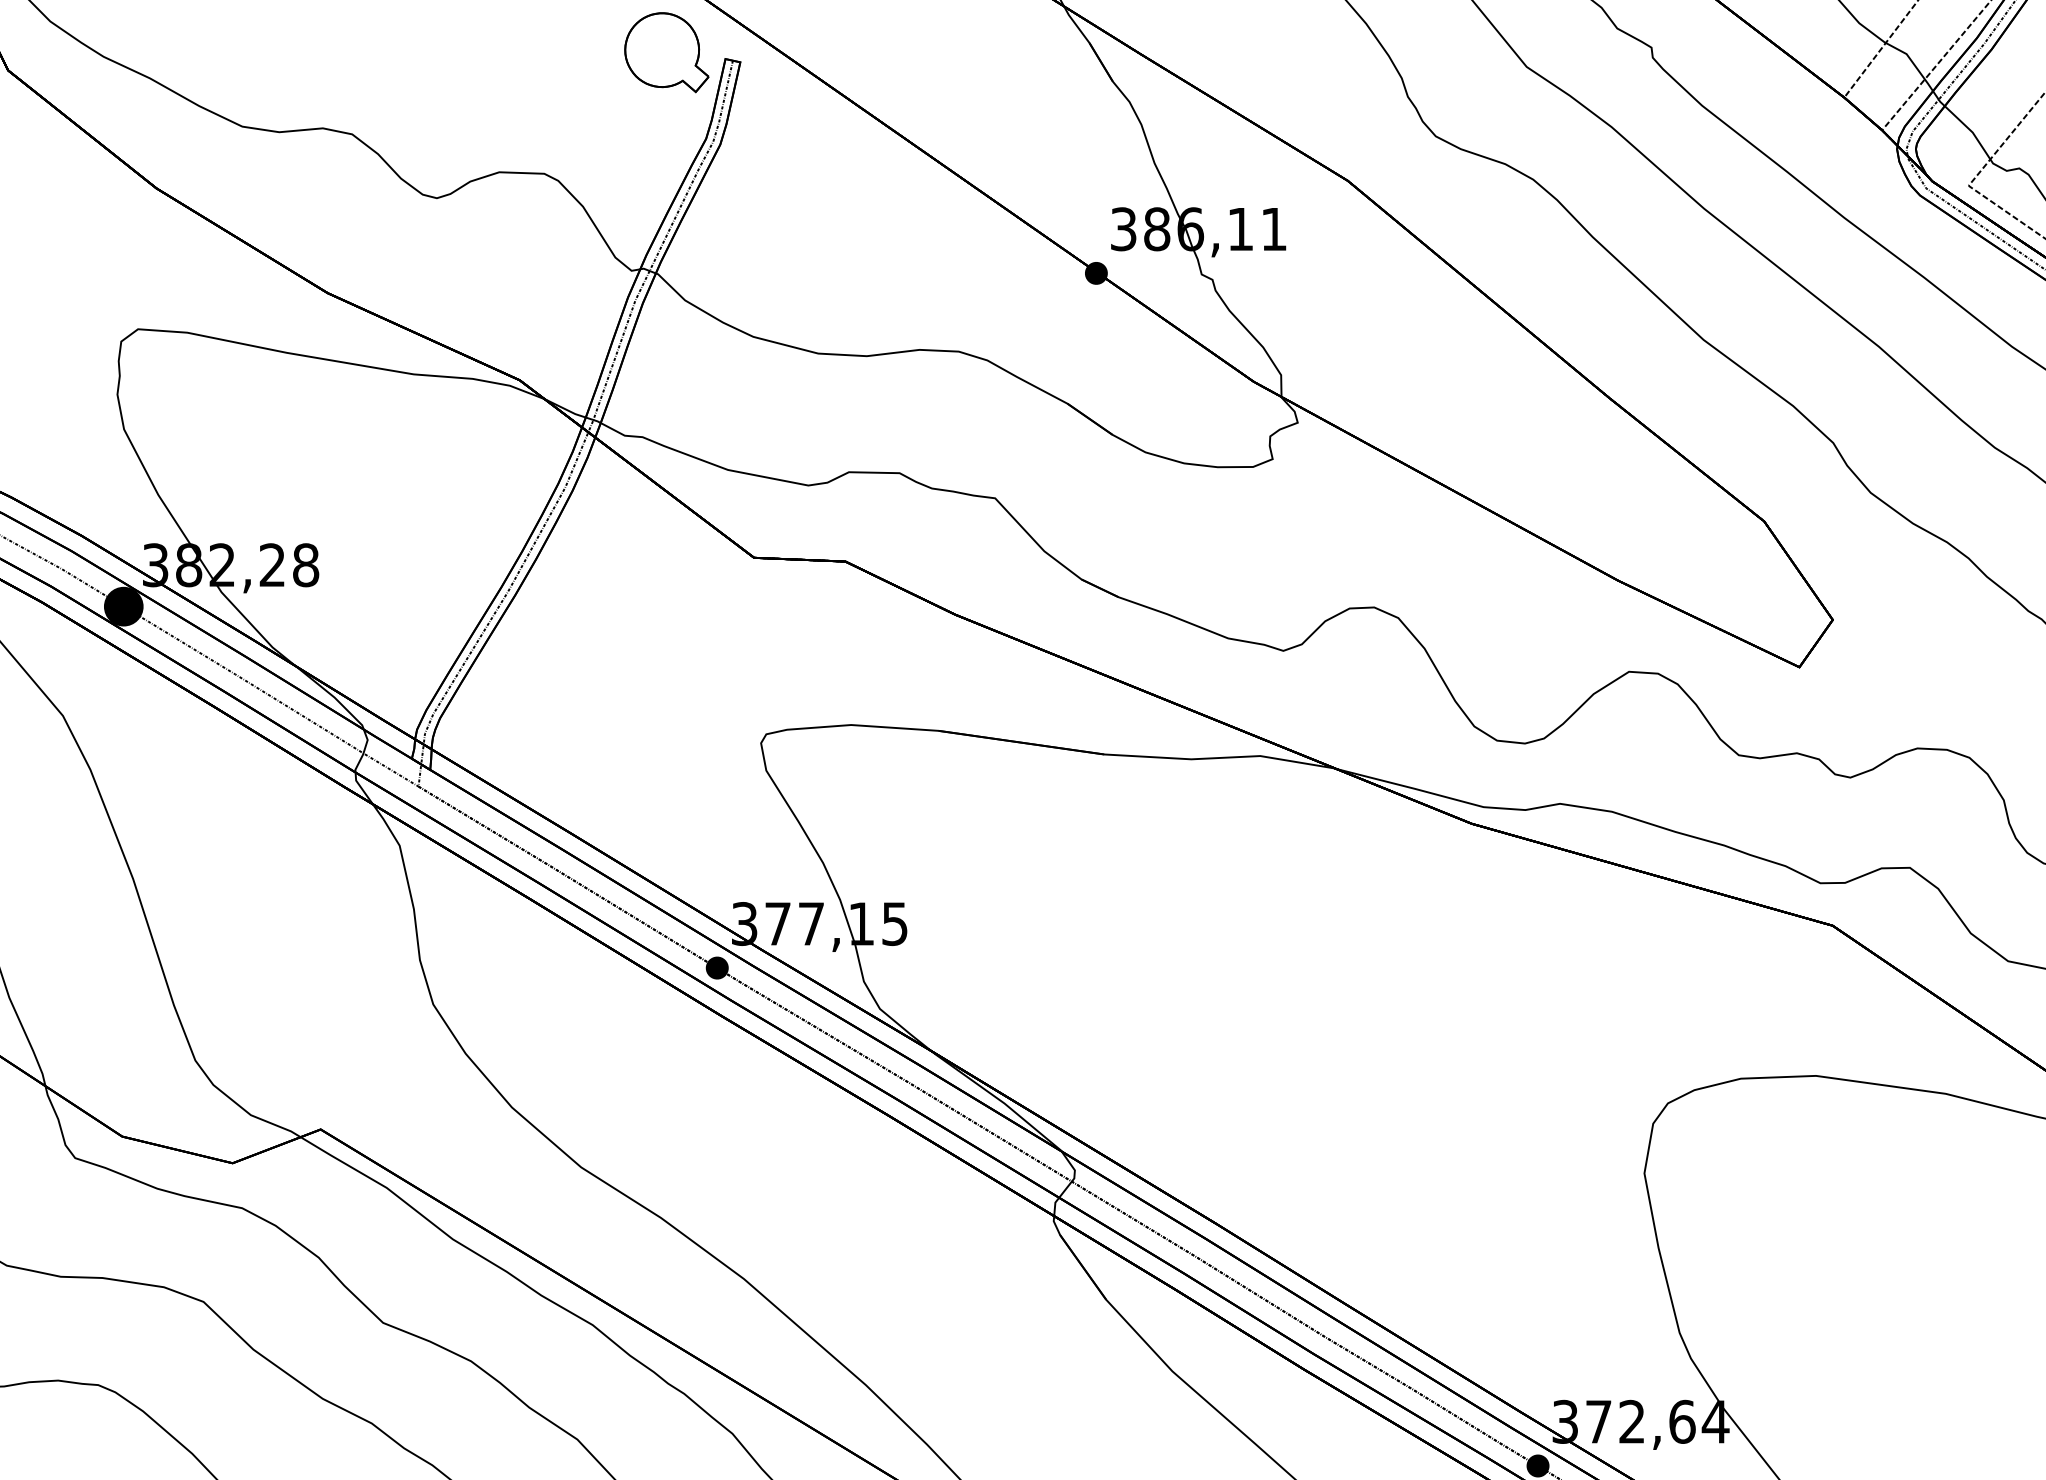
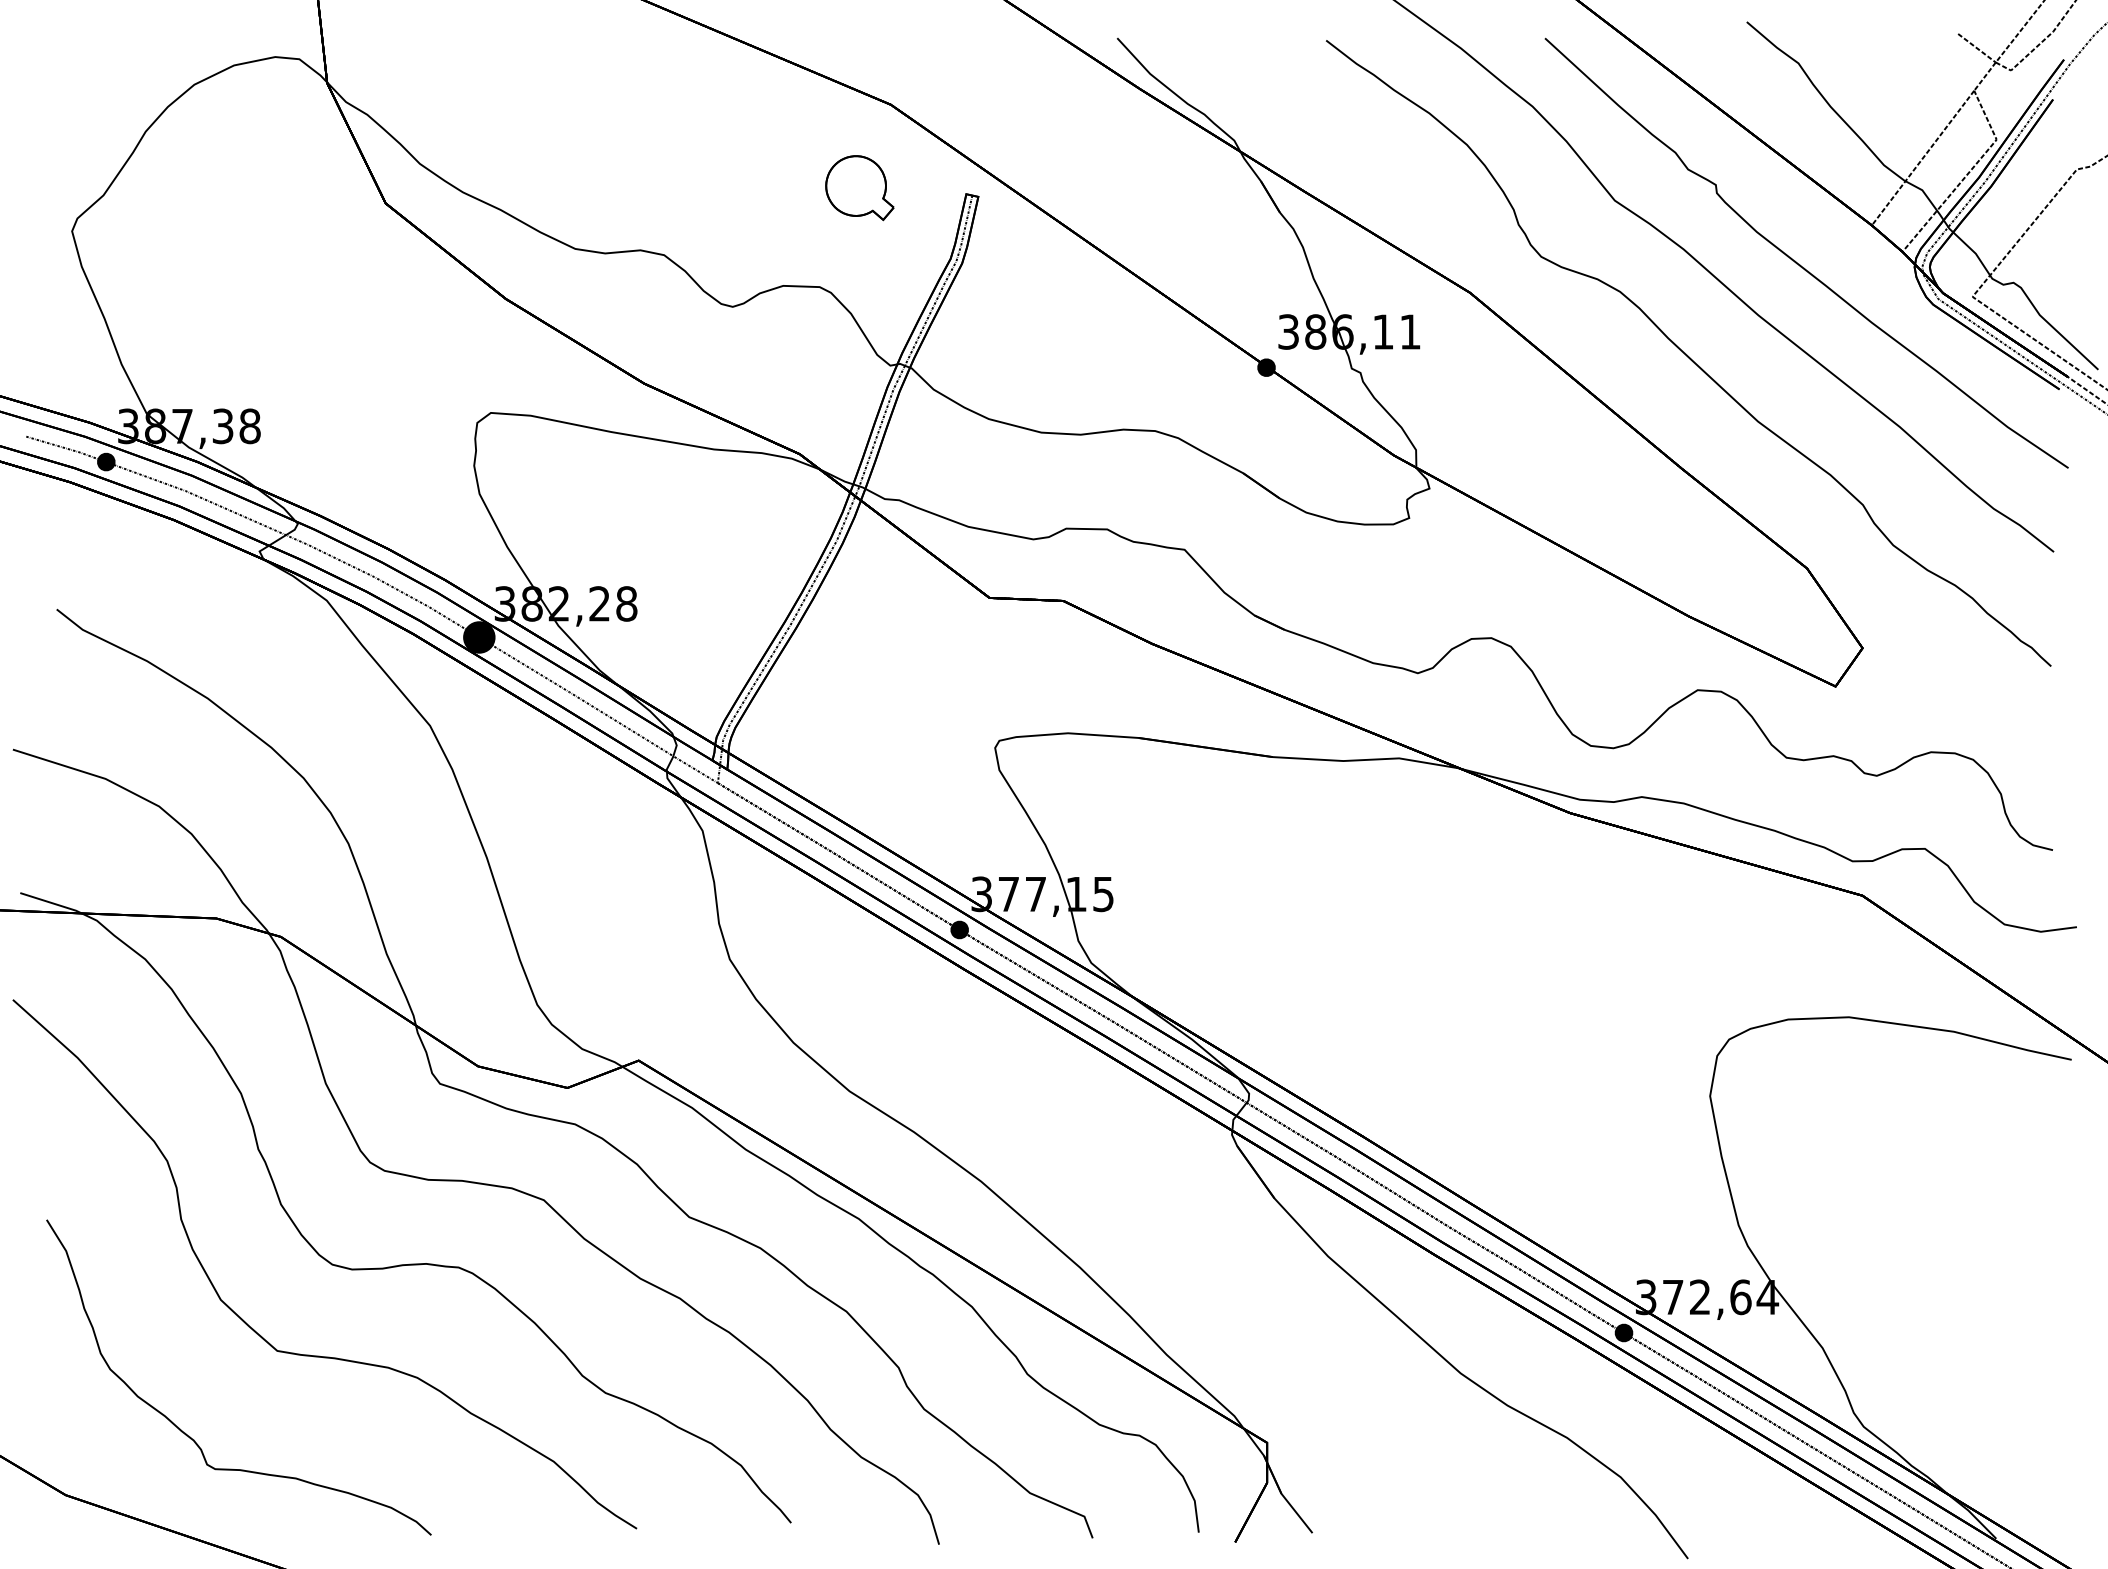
part: (666, 53) -> (859, 188), moved

